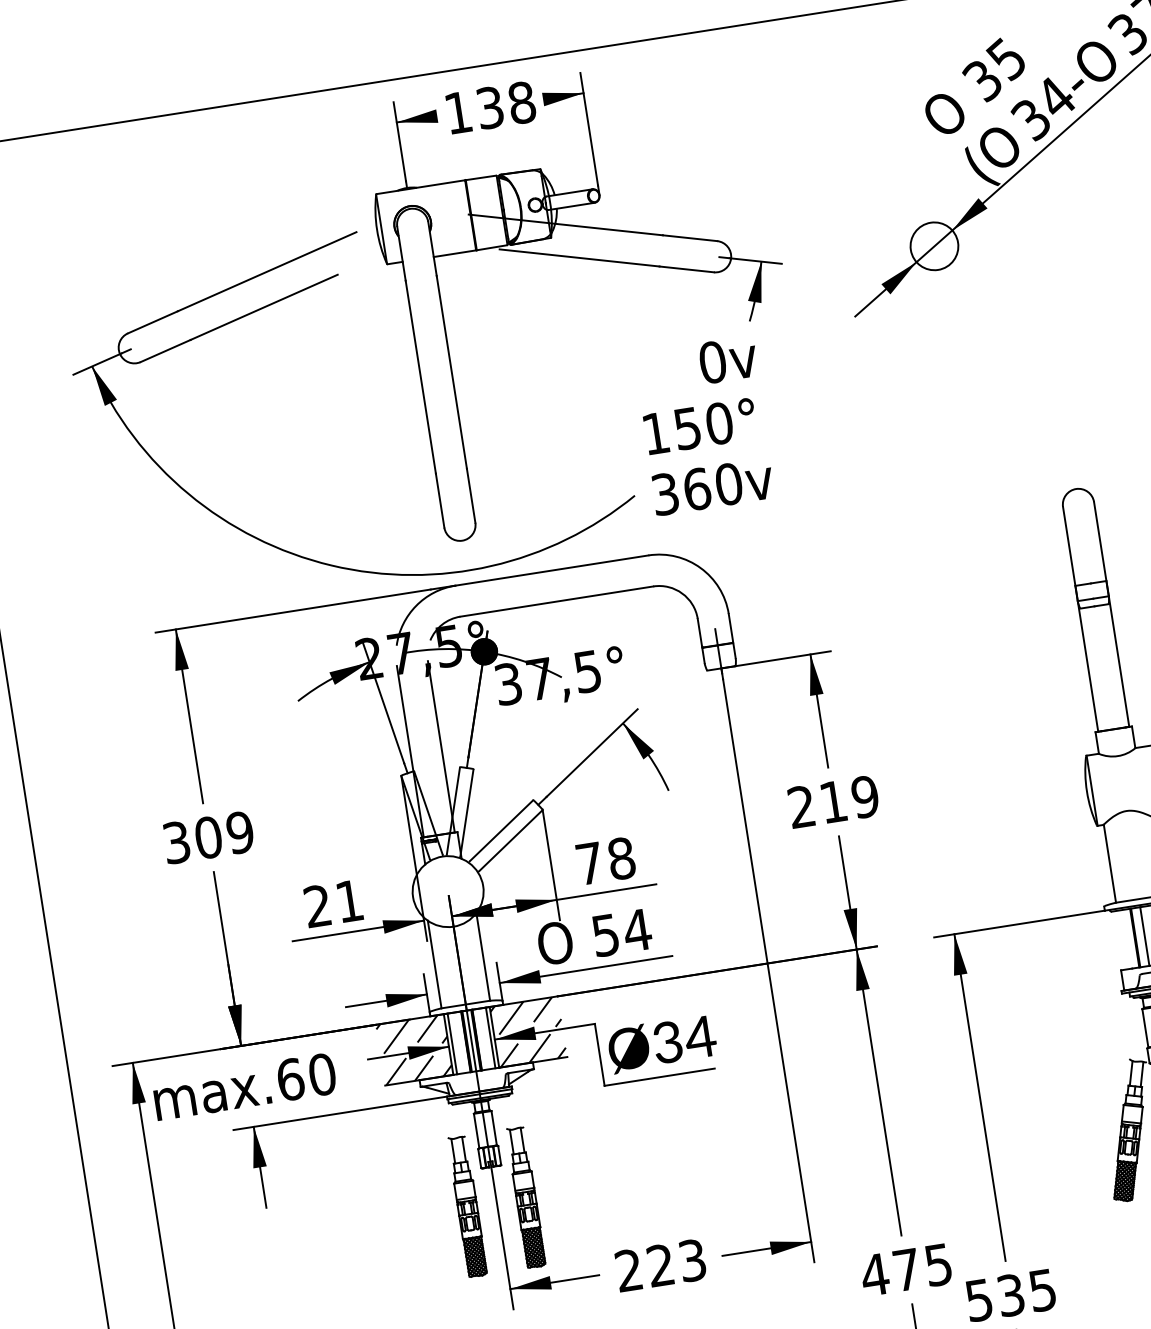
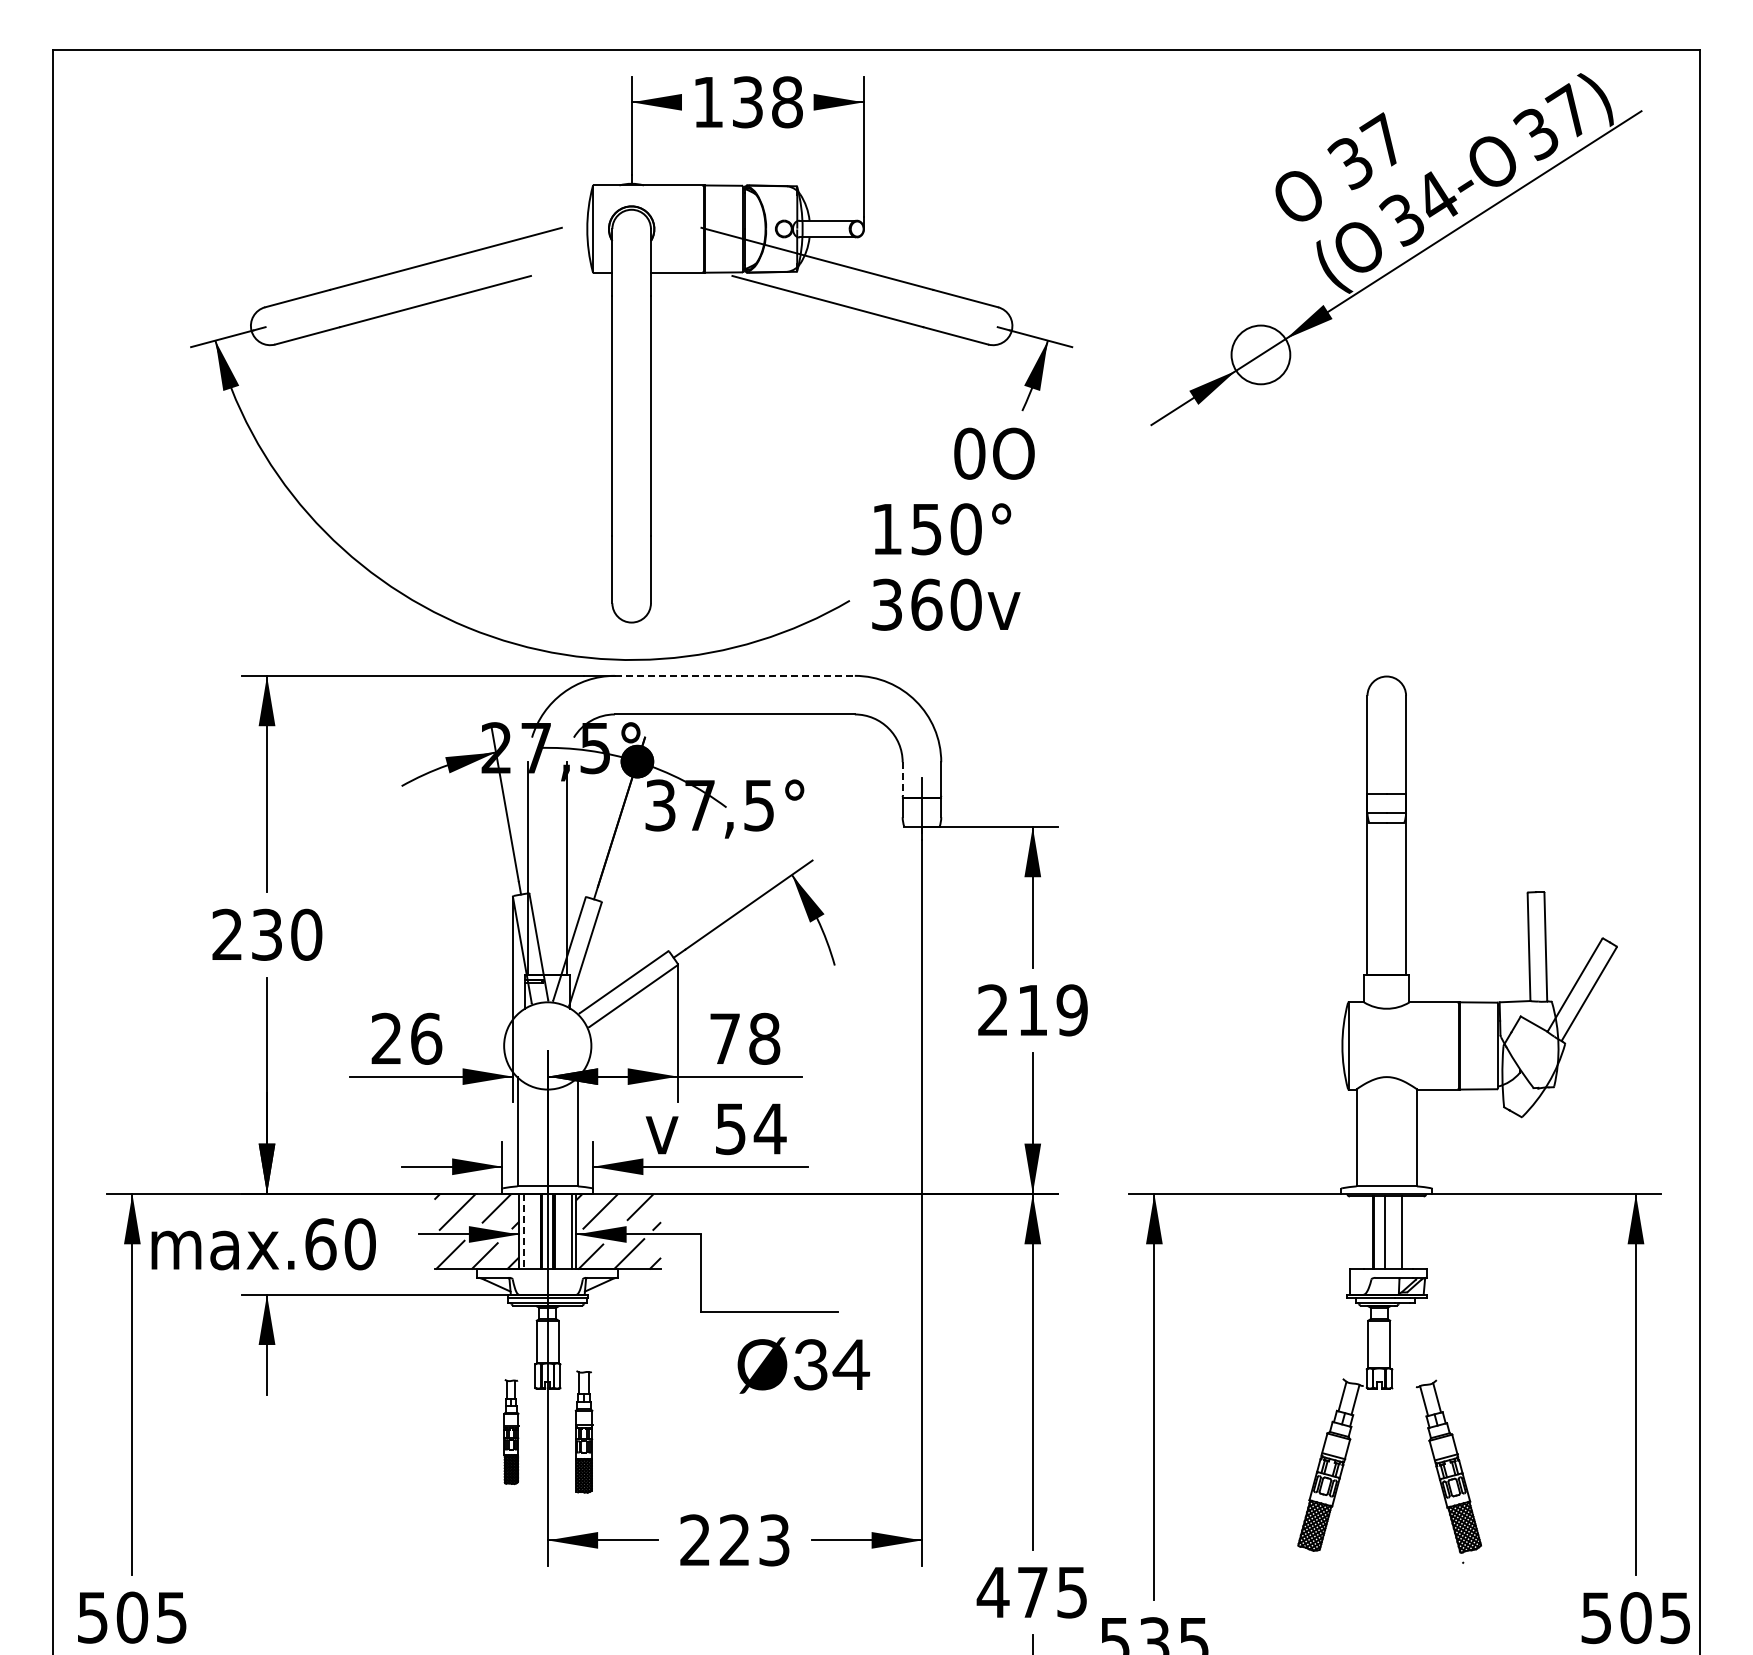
text: (1004, 58) -> (1381, 140), 35 -> 37
text: (747, 356) -> (1012, 453), v -> O
line: (551, 570) -> (734, 675), solid -> dashed
line: (699, 632) -> (902, 779), solid -> dashed
text: (208, 837) -> (267, 934), 309 -> 230
text: (349, 900) -> (426, 1038), 21 -> 26
text: (554, 943) -> (667, 1129), O -> v
line: (451, 1043) -> (523, 1231), solid -> dashed
text: (662, 1043) -> (803, 1365), moved
part: (525, 1197) -> (583, 1431), size x0.7
part: (467, 1206) -> (511, 1431), size x0.6

